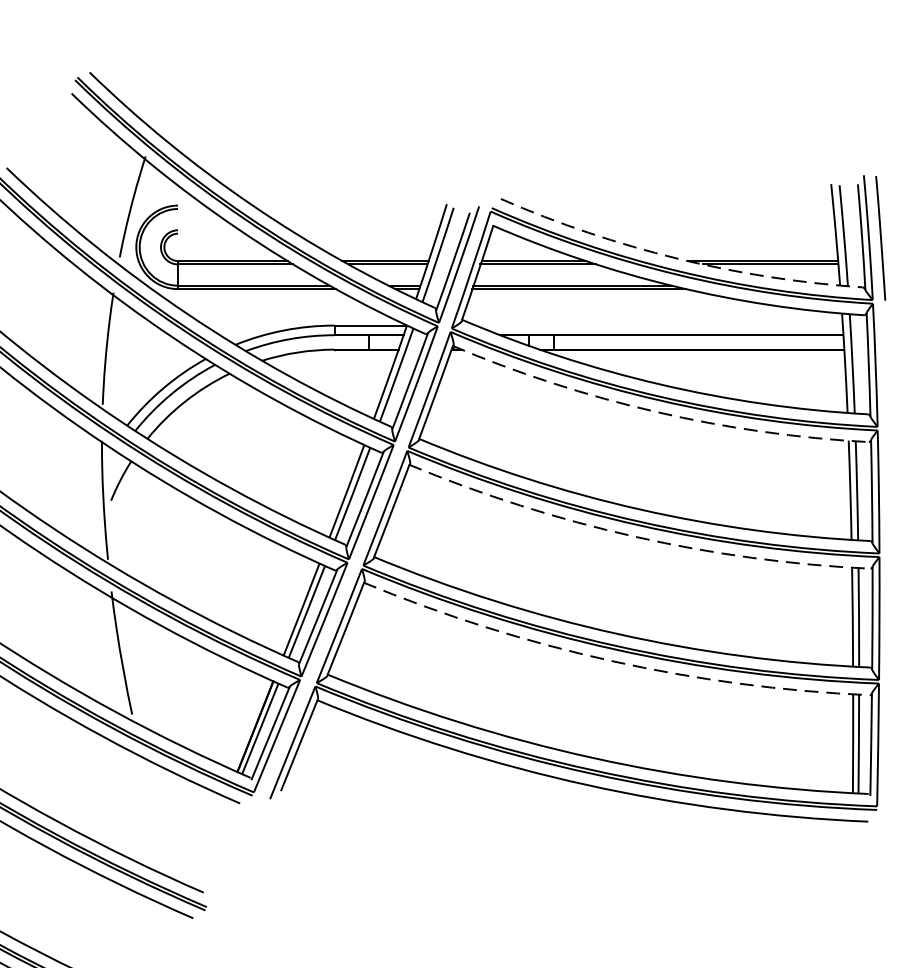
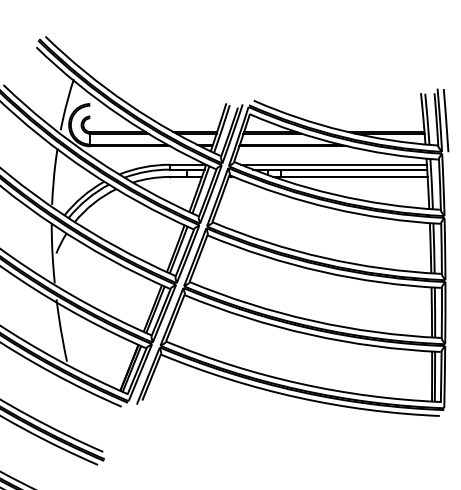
arc: (678, 257) -> (343, 130), dashed -> solid
line: (658, 325) -> (333, 164), added
arc: (656, 411) -> (332, 208), dashed -> solid
arc: (634, 536) -> (321, 271), dashed -> solid
arc: (611, 660) -> (309, 334), dashed -> solid

